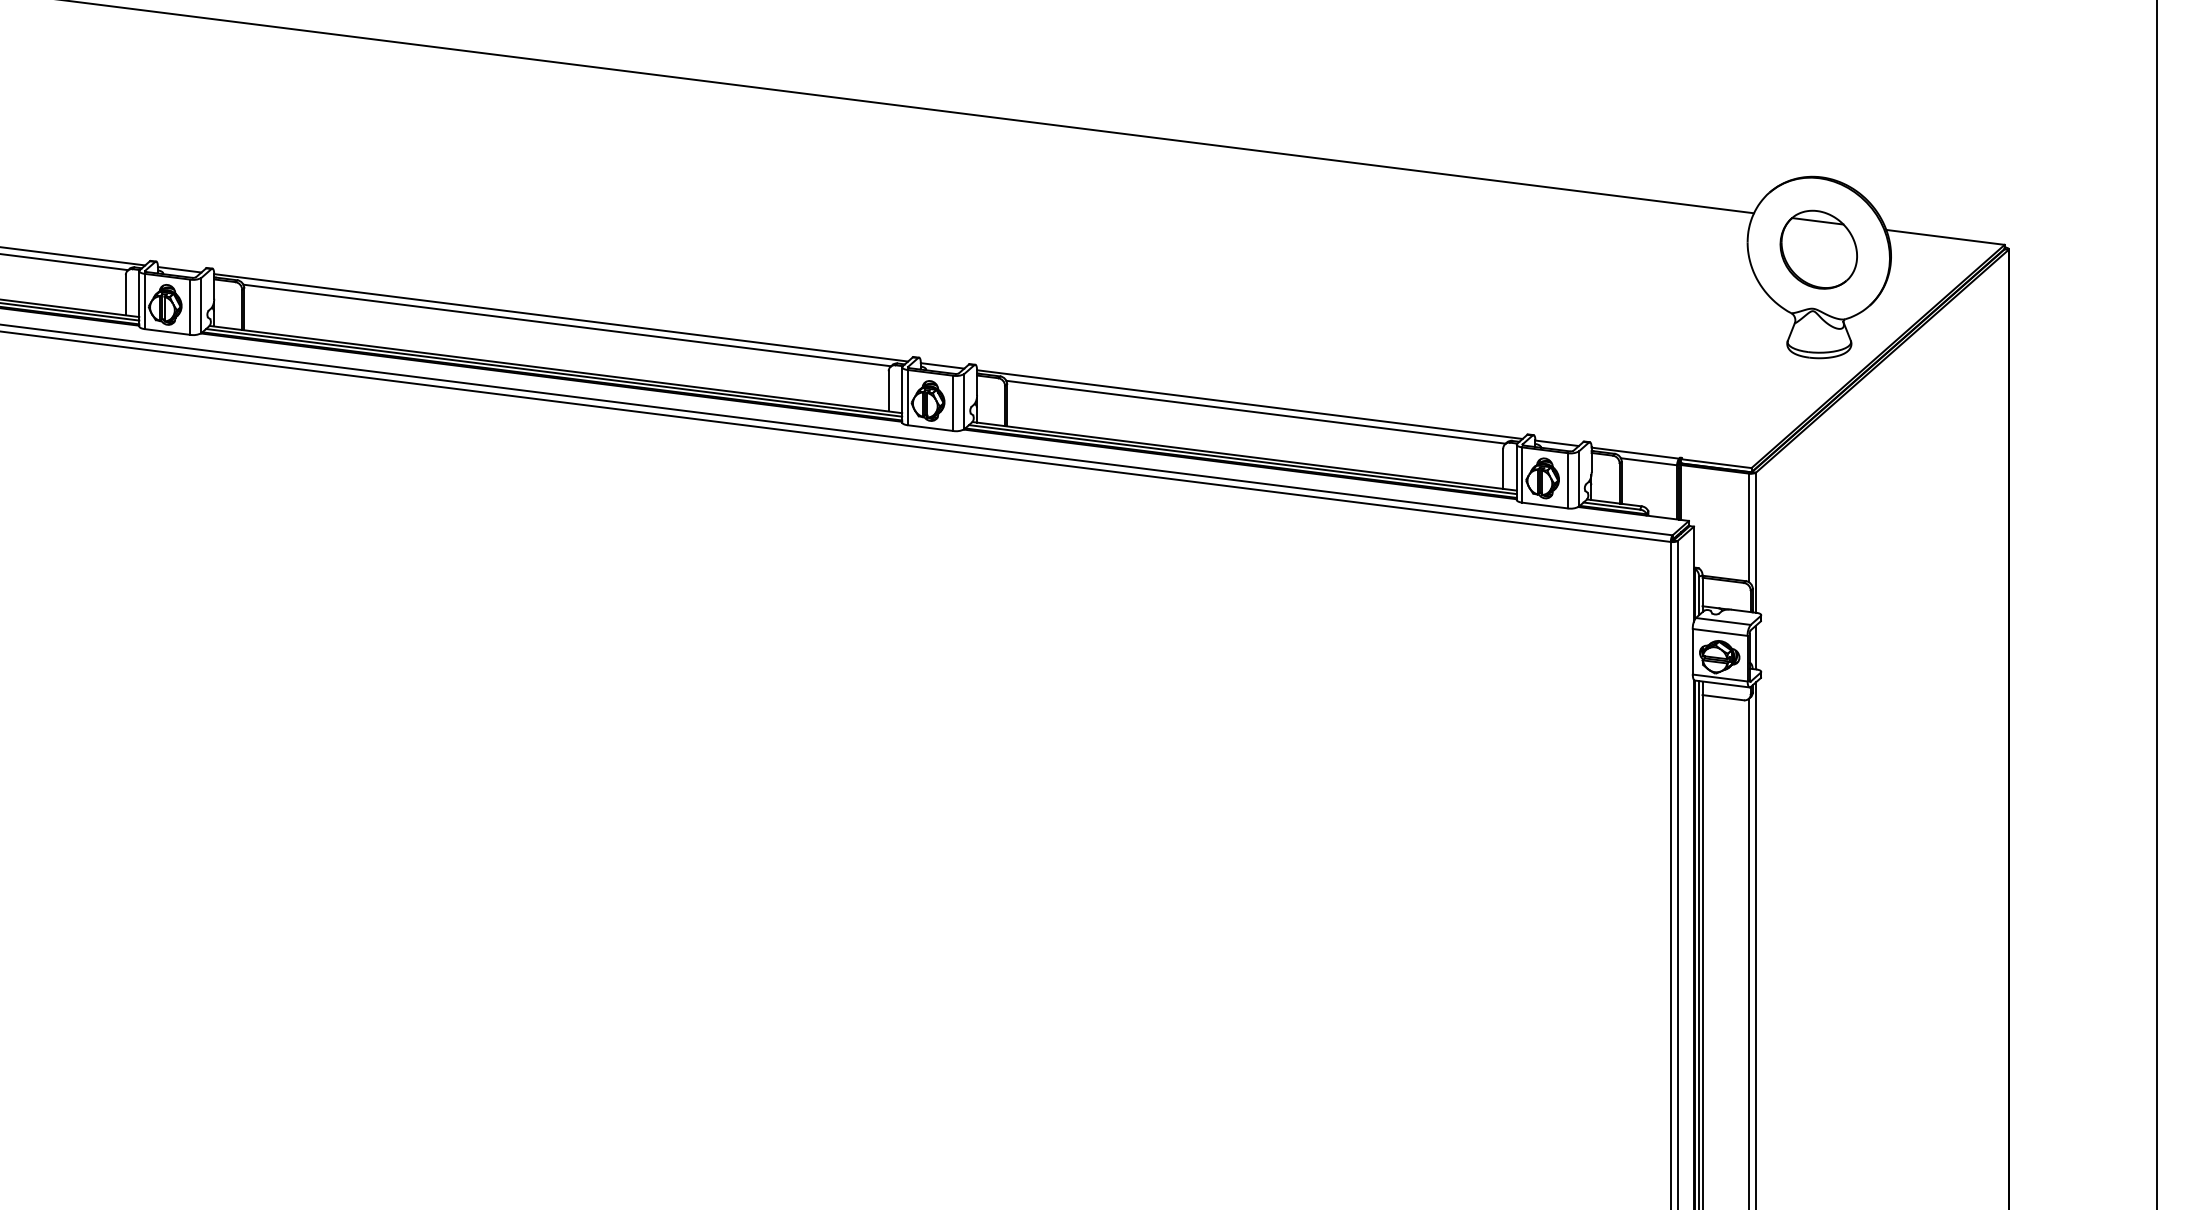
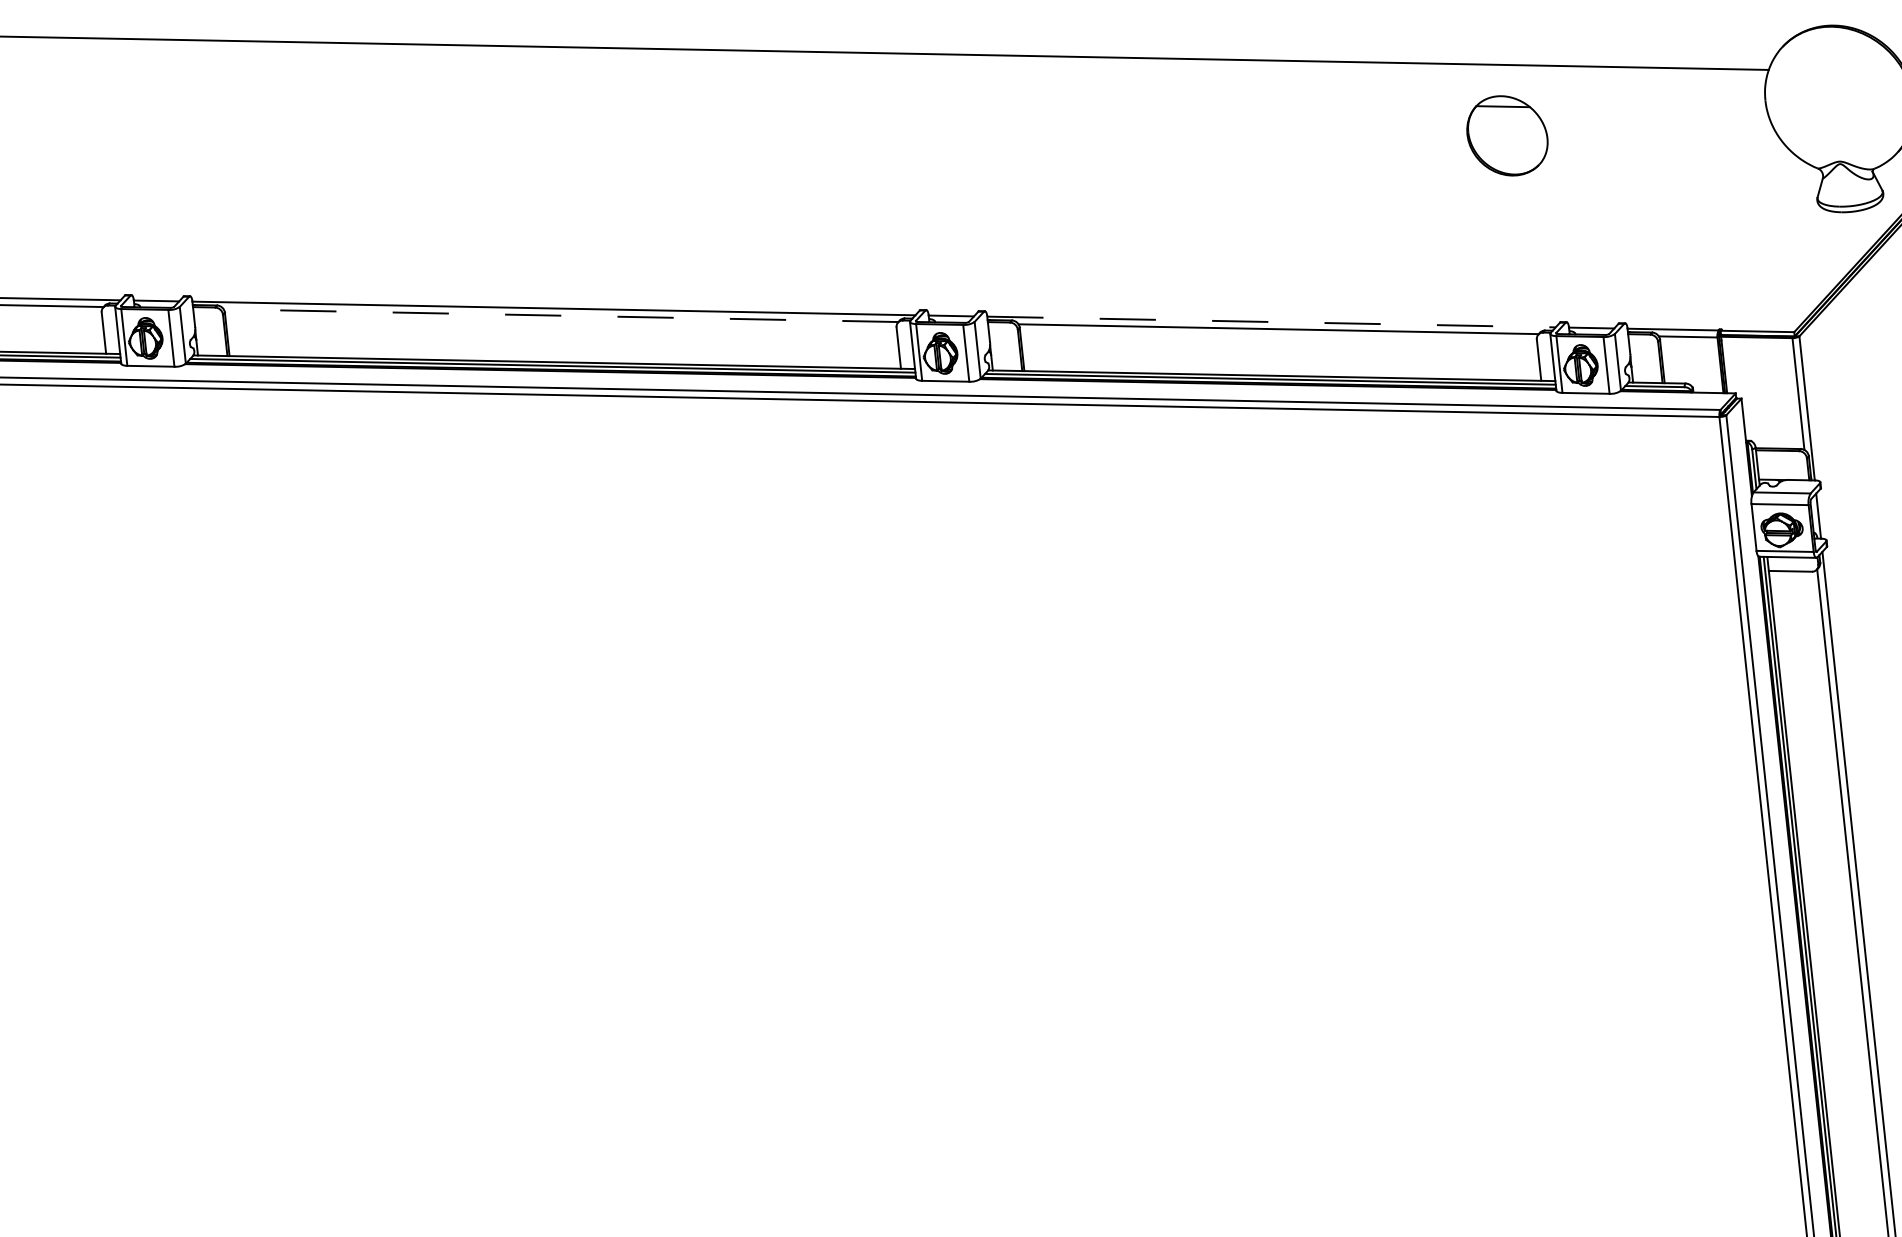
part: (1818, 249) -> (1507, 135), moved
line: (566, 325) -> (560, 315), solid -> dashed
line: (1249, 404) -> (1271, 321), solid -> dashed

